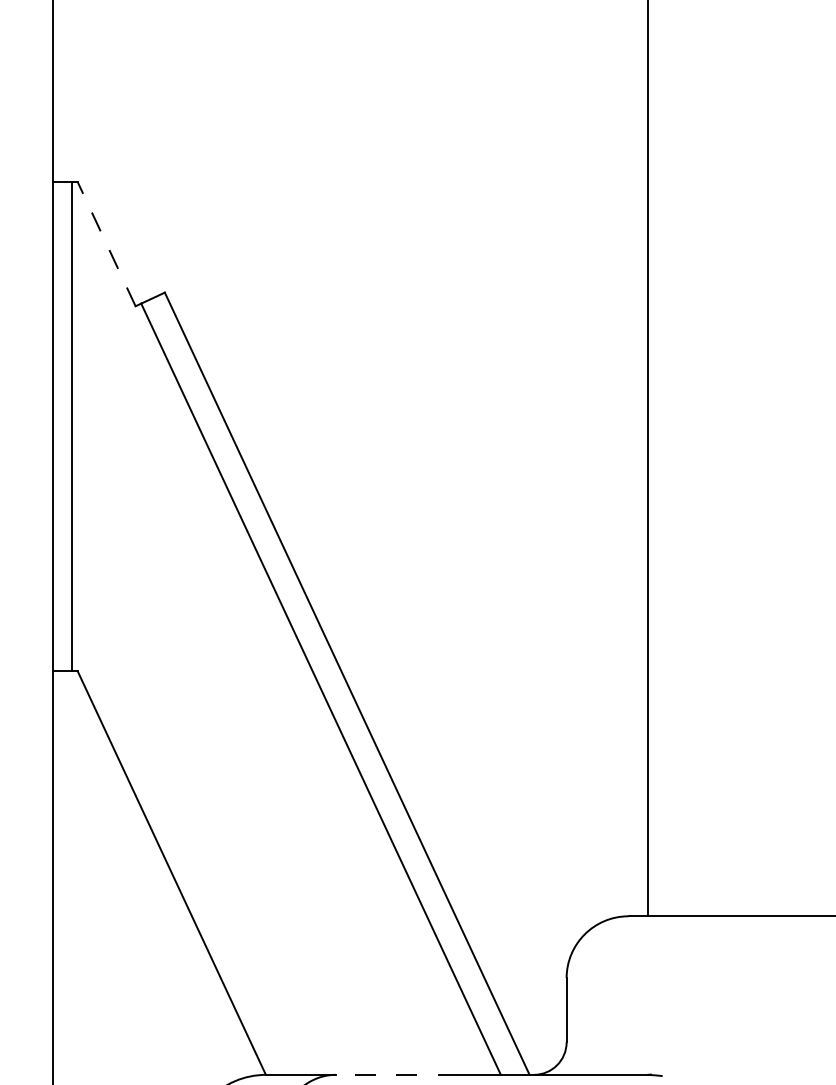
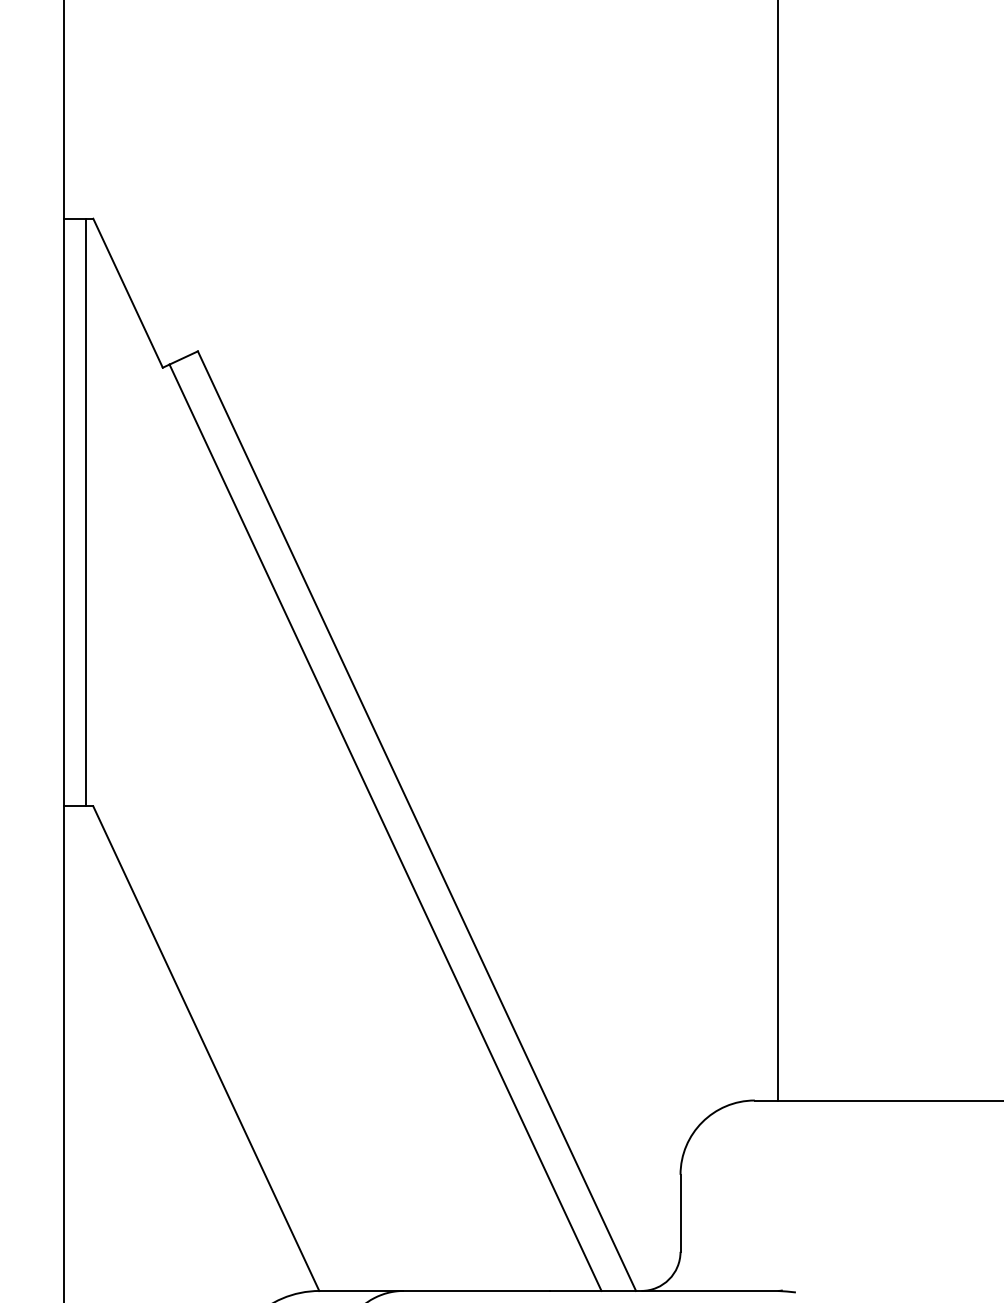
line: (106, 243) -> (127, 292), dashed -> solid
line: (396, 1074) -> (476, 1290), dashed -> solid

